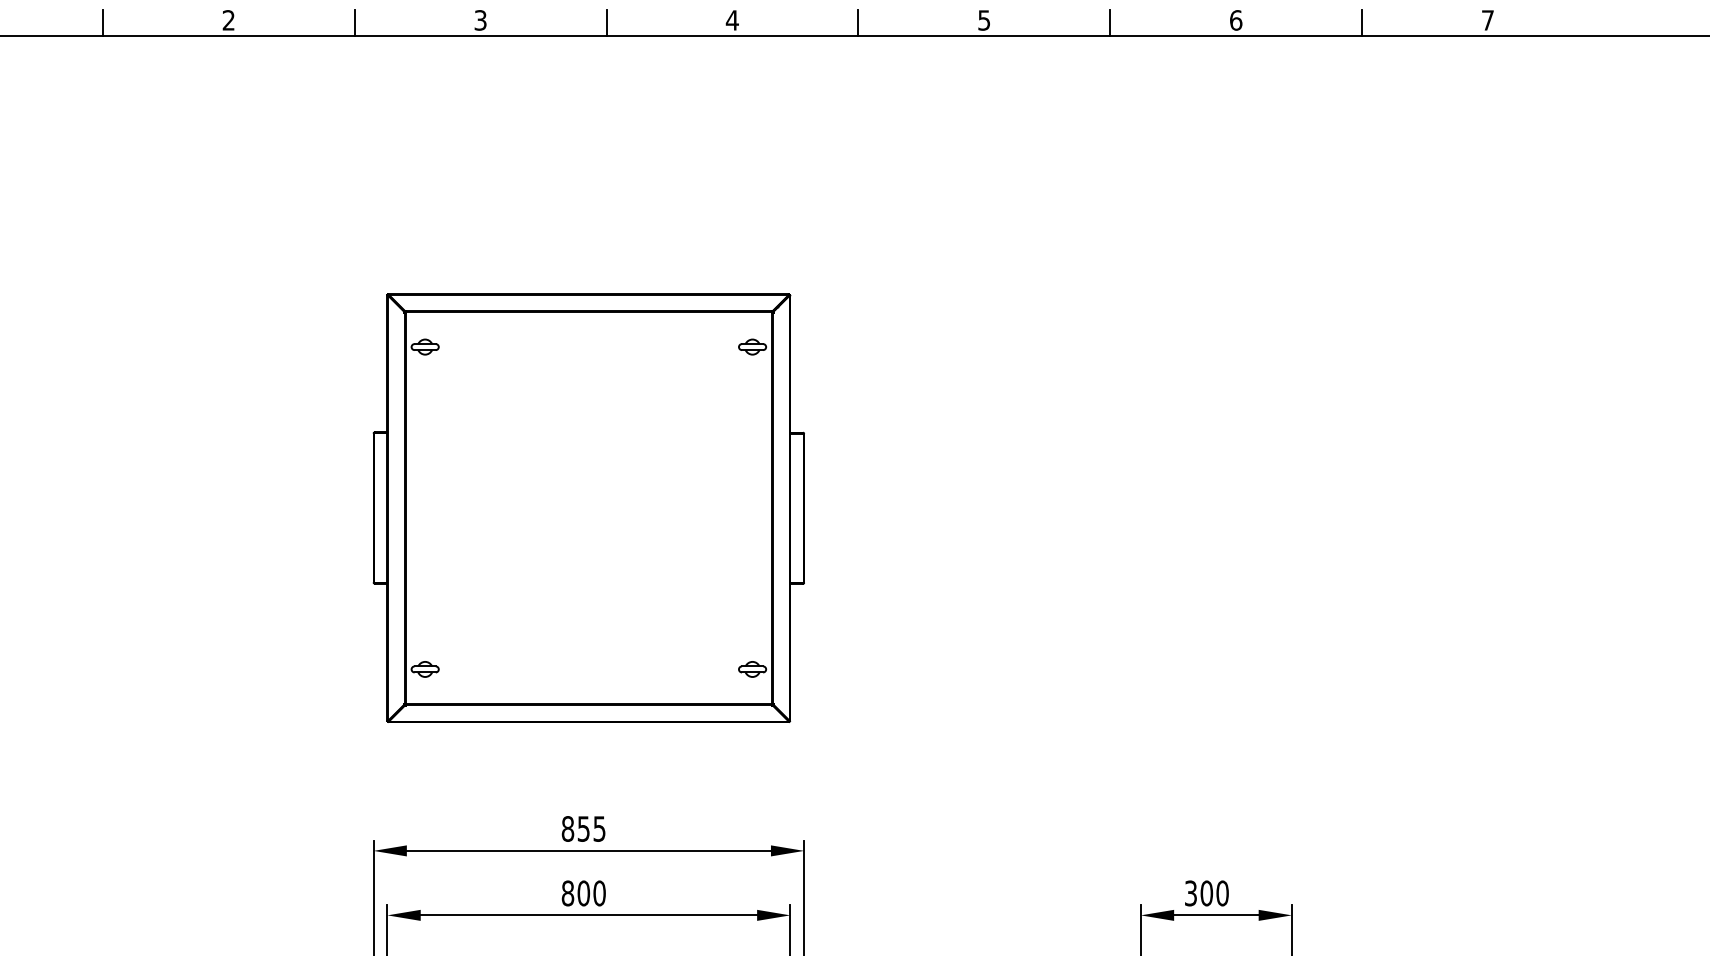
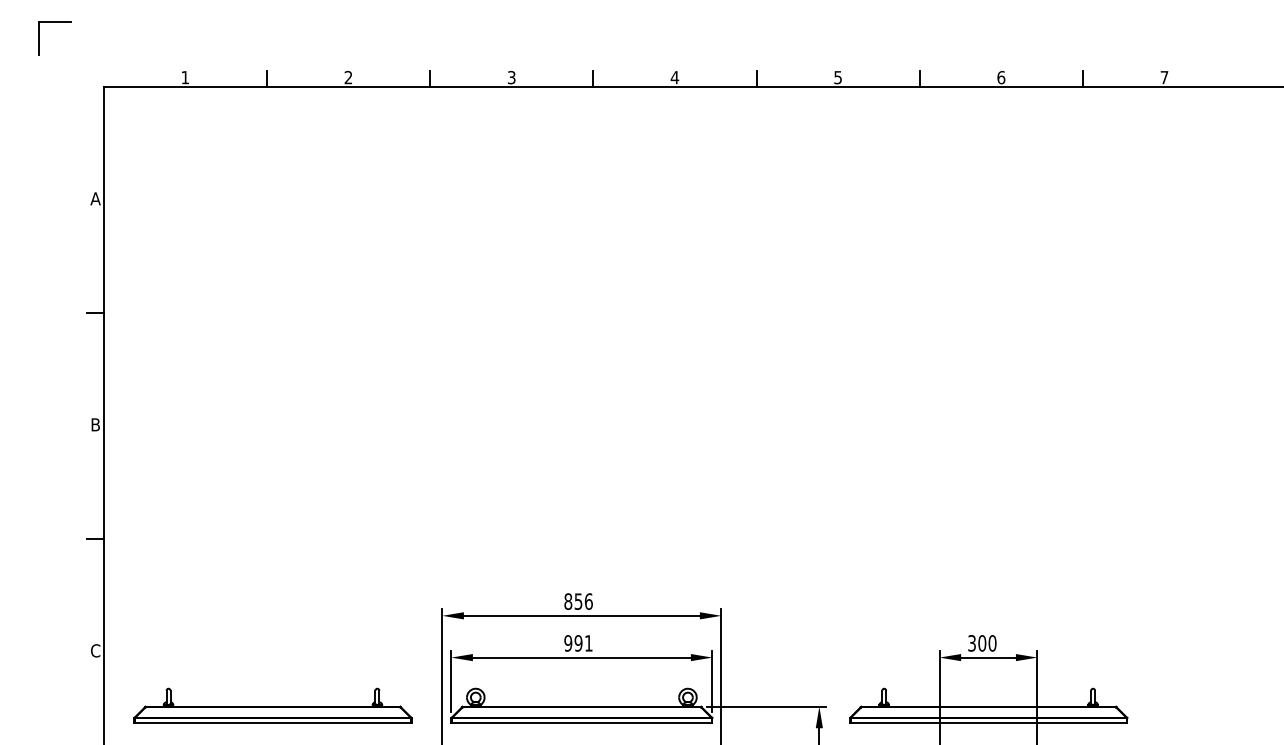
part: (588, 507) -> (581, 393), removed
text: (599, 828) -> (588, 601), 855 -> 856
text: (583, 893) -> (578, 643), 800 -> 991

